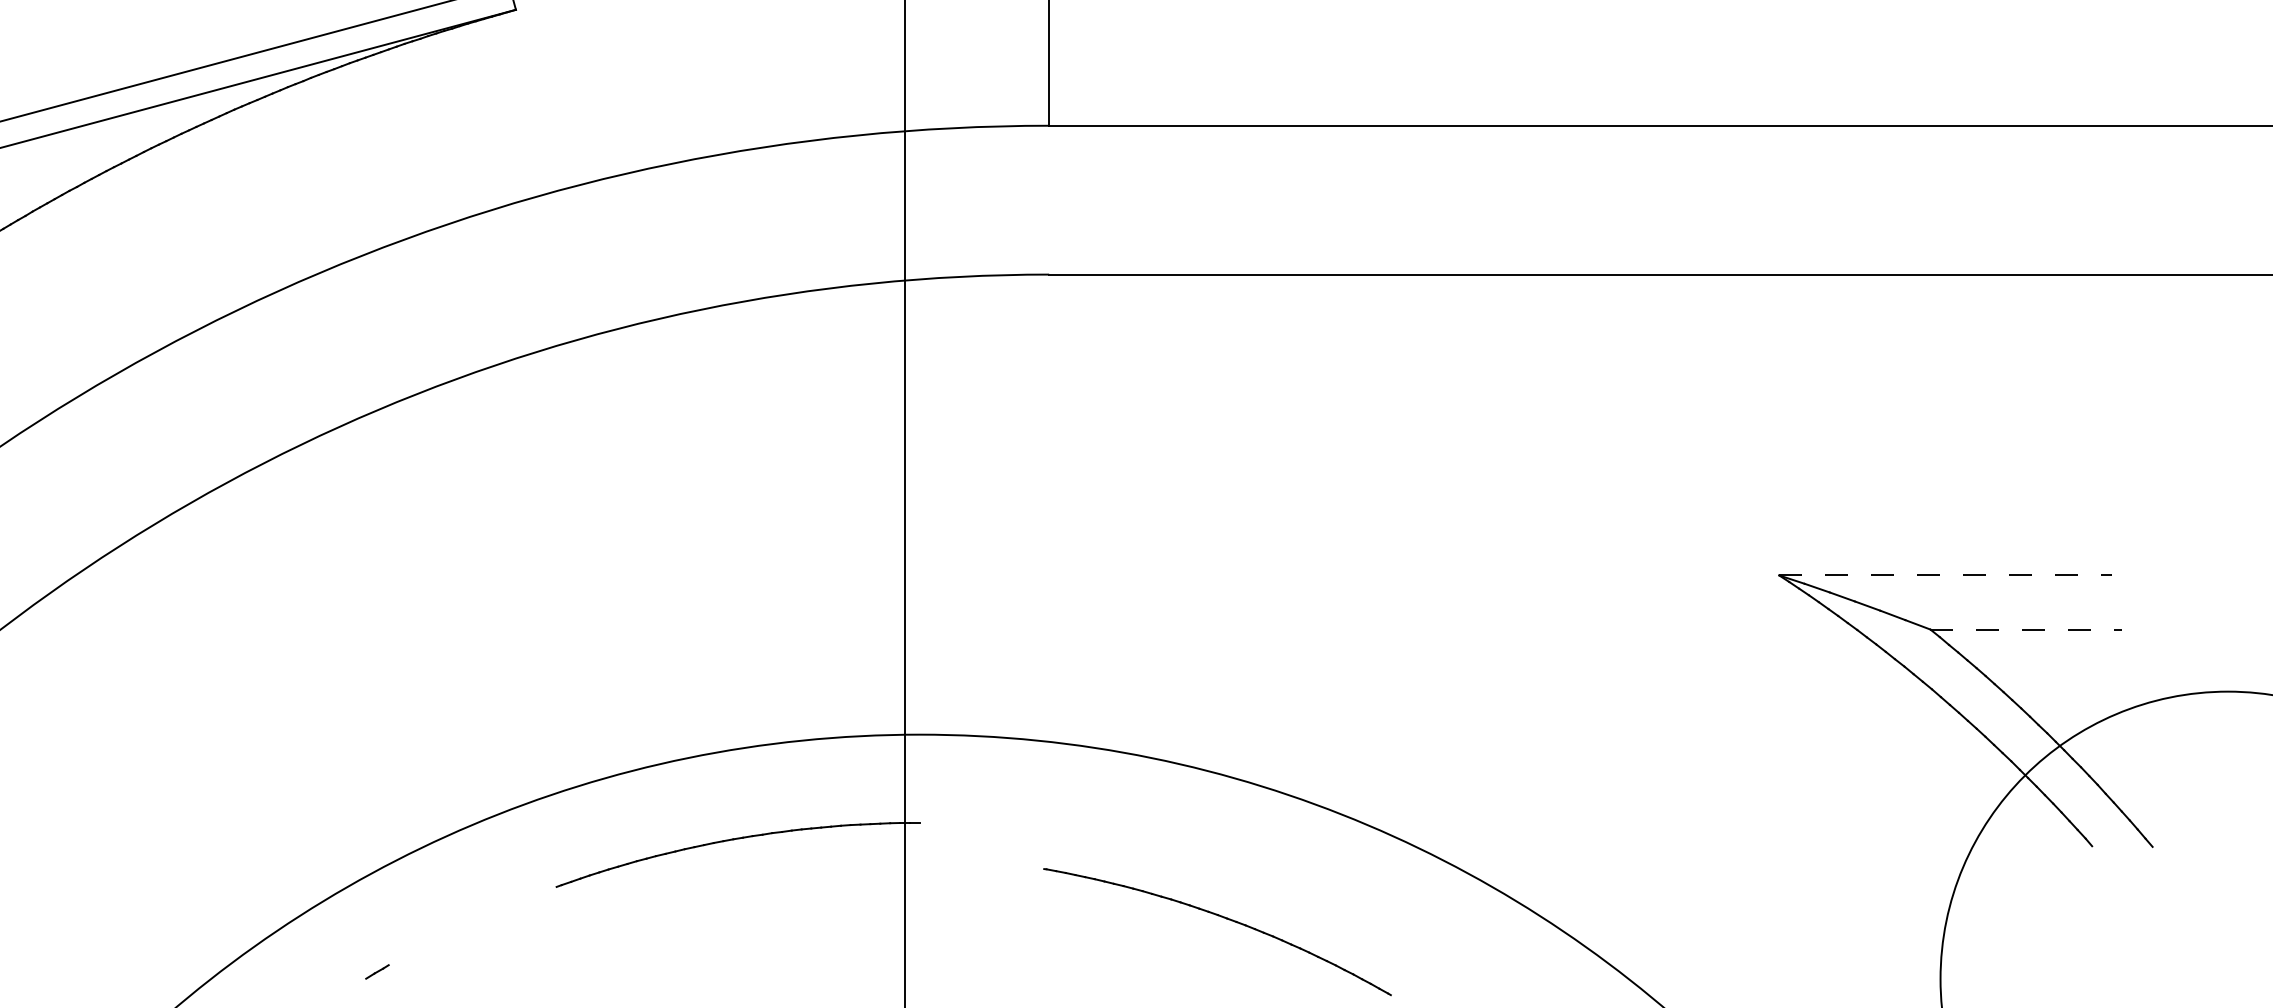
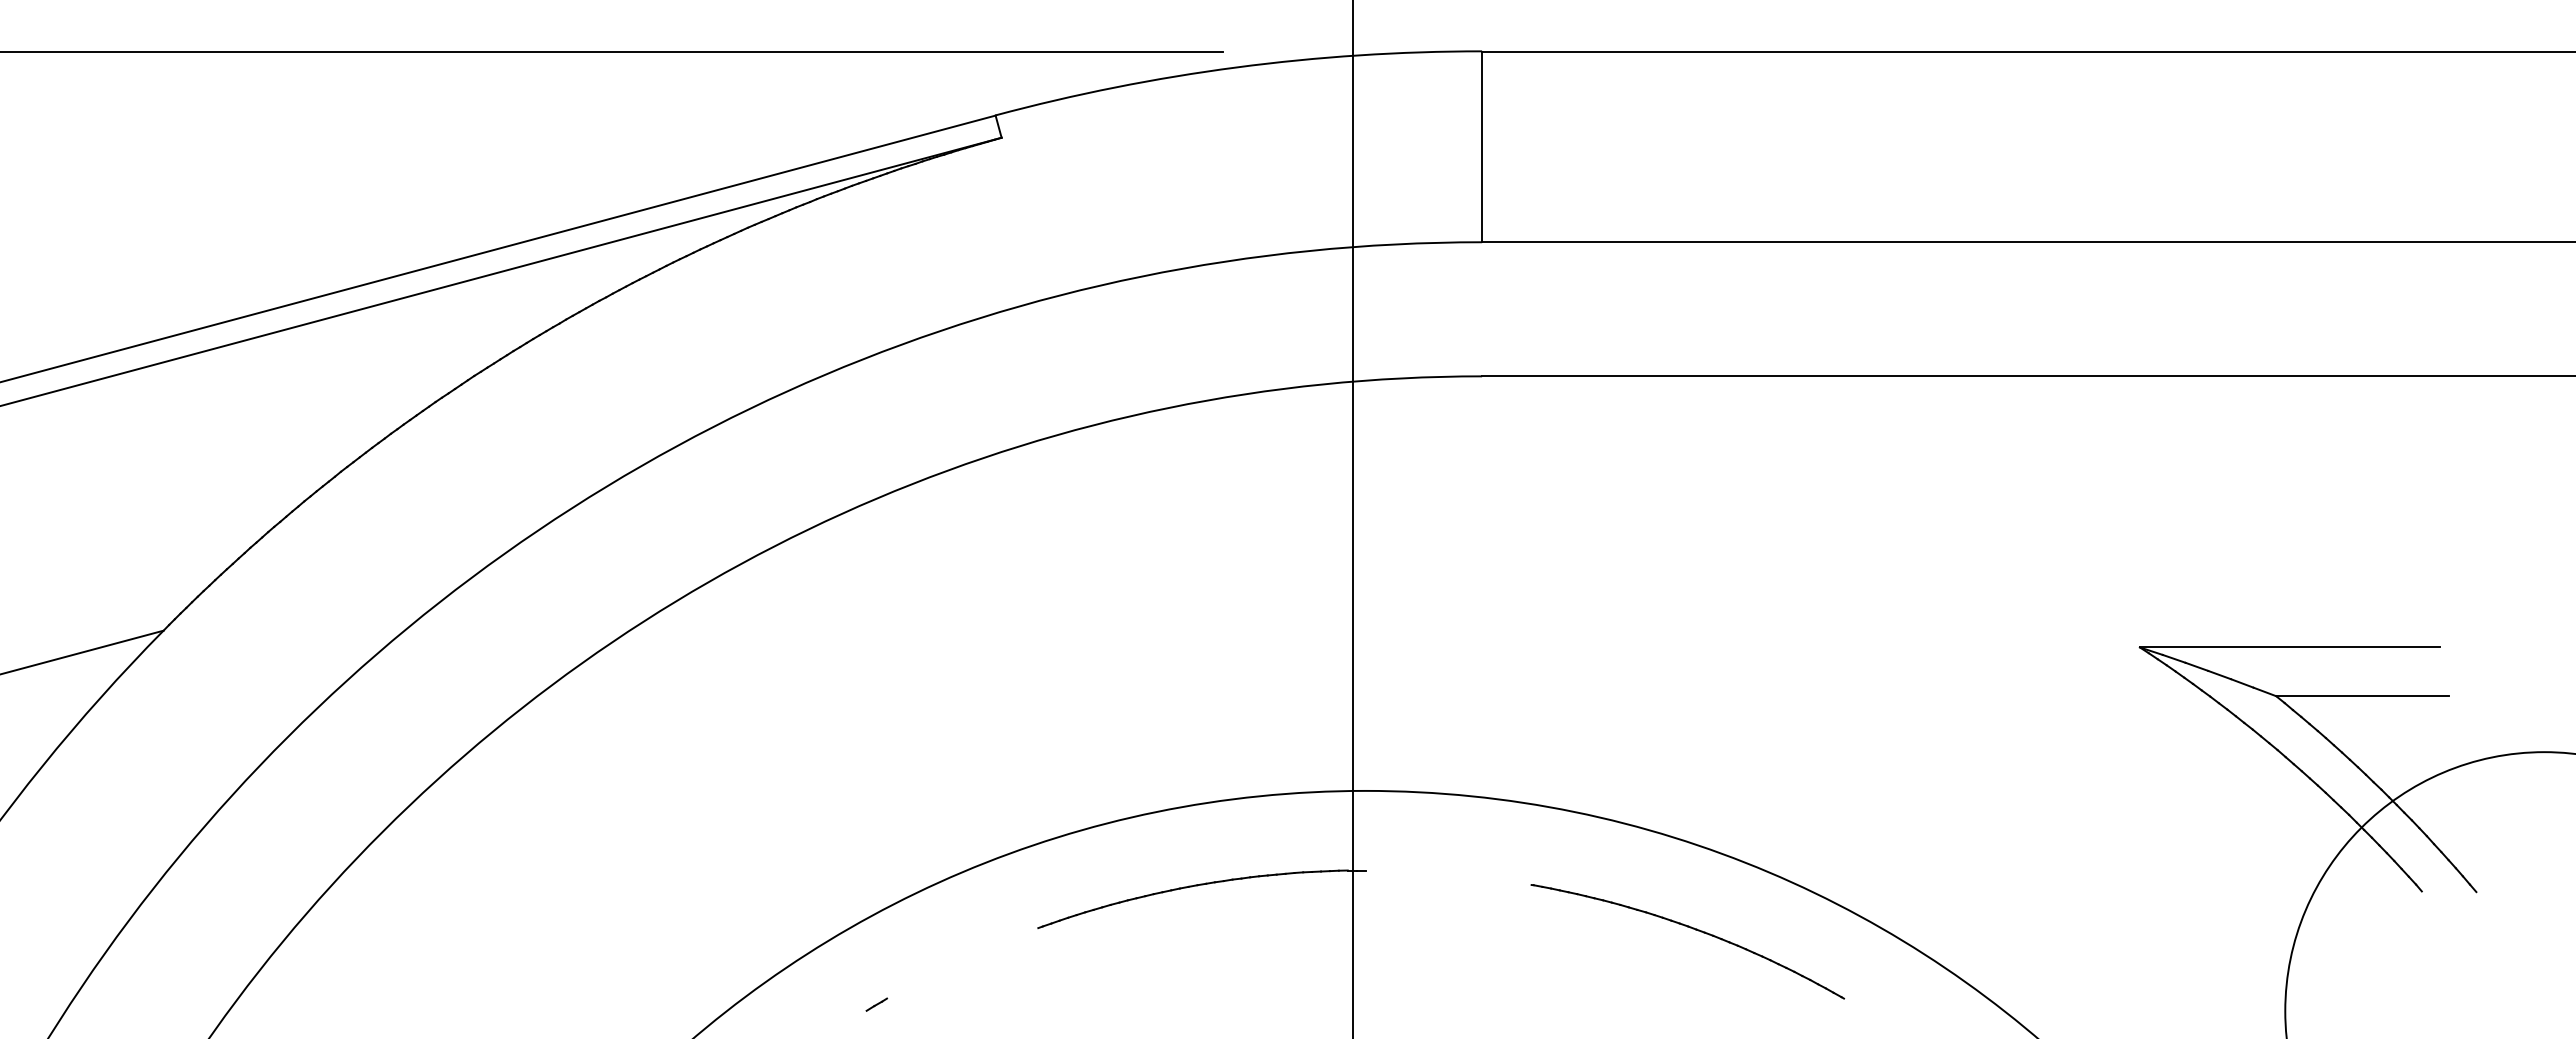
line: (1945, 575) -> (2289, 647), dashed -> solid
line: (2026, 629) -> (2362, 696), dashed -> solid
part: (1222, 918) -> (1692, 929), moved

